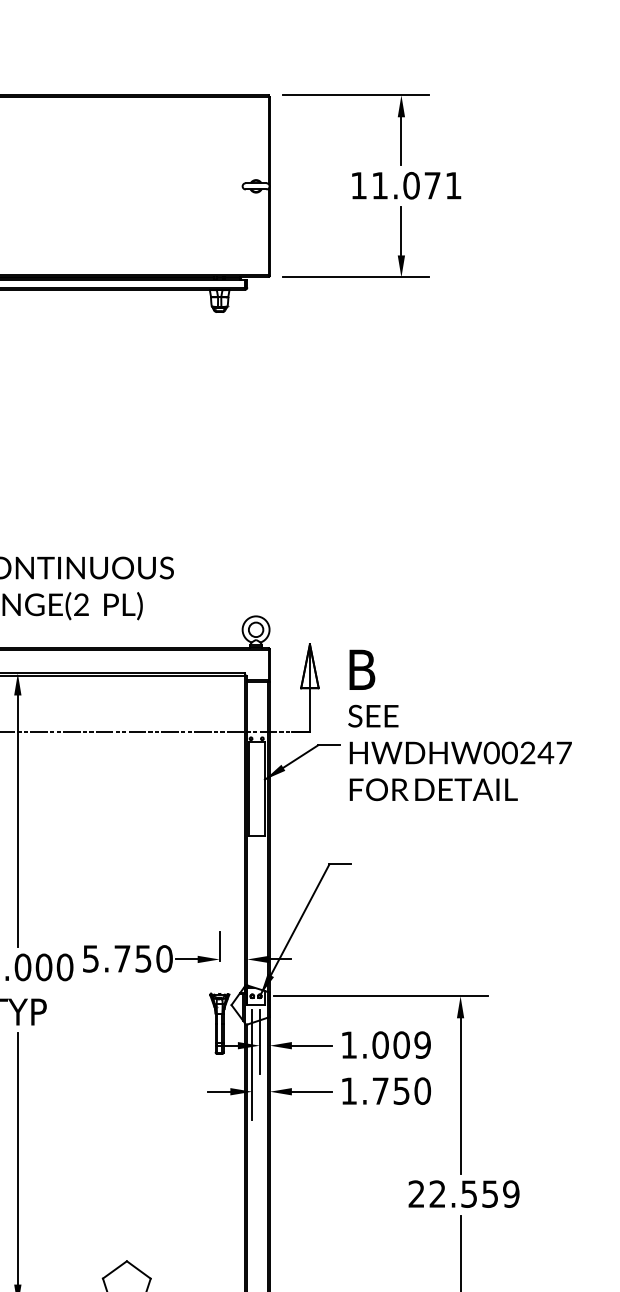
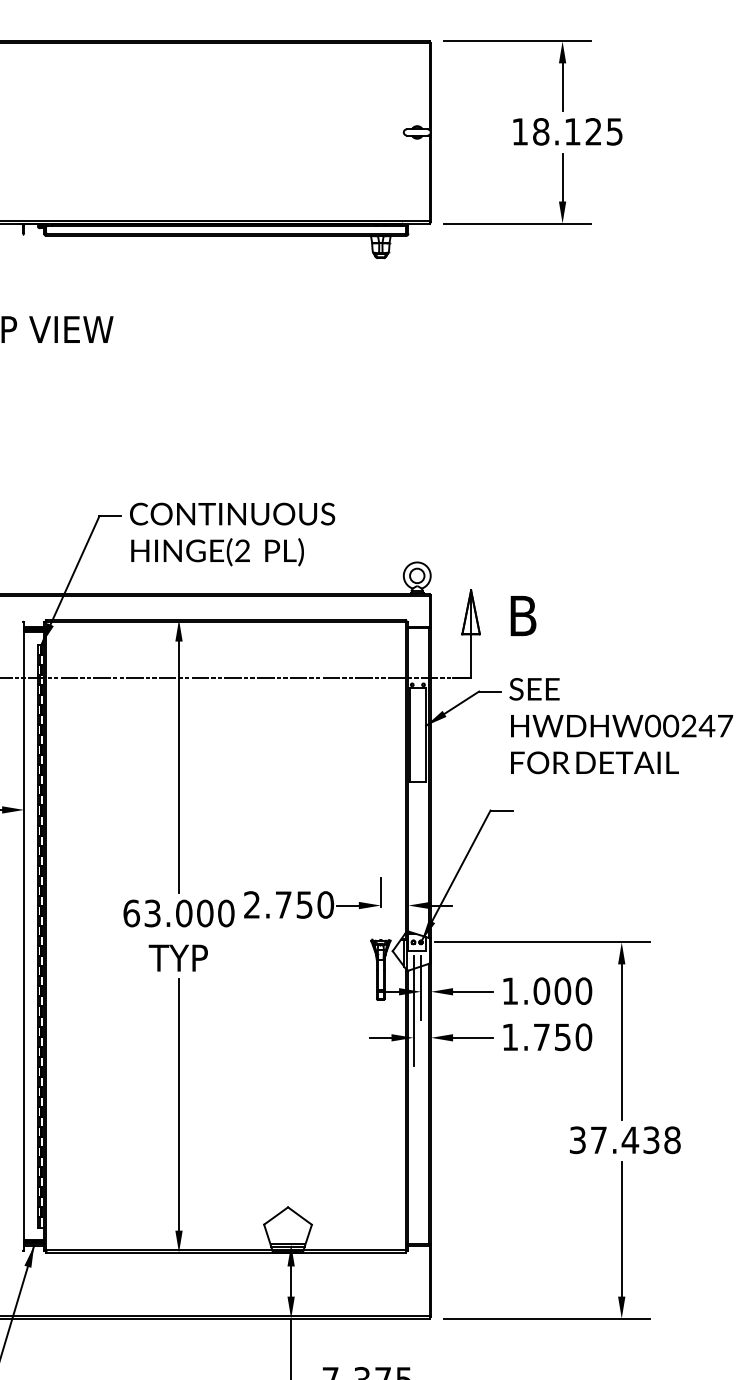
text: (416, 185) -> (577, 131), 11.071 -> 18.125
text: (460, 753) -> (621, 726), moved
text: (90, 958) -> (251, 904), 5.750 -> 2.750
text: (422, 1045) -> (583, 991), 1.009 -> 1.000
text: (463, 1194) -> (624, 1140), 22.559 -> 37.438

